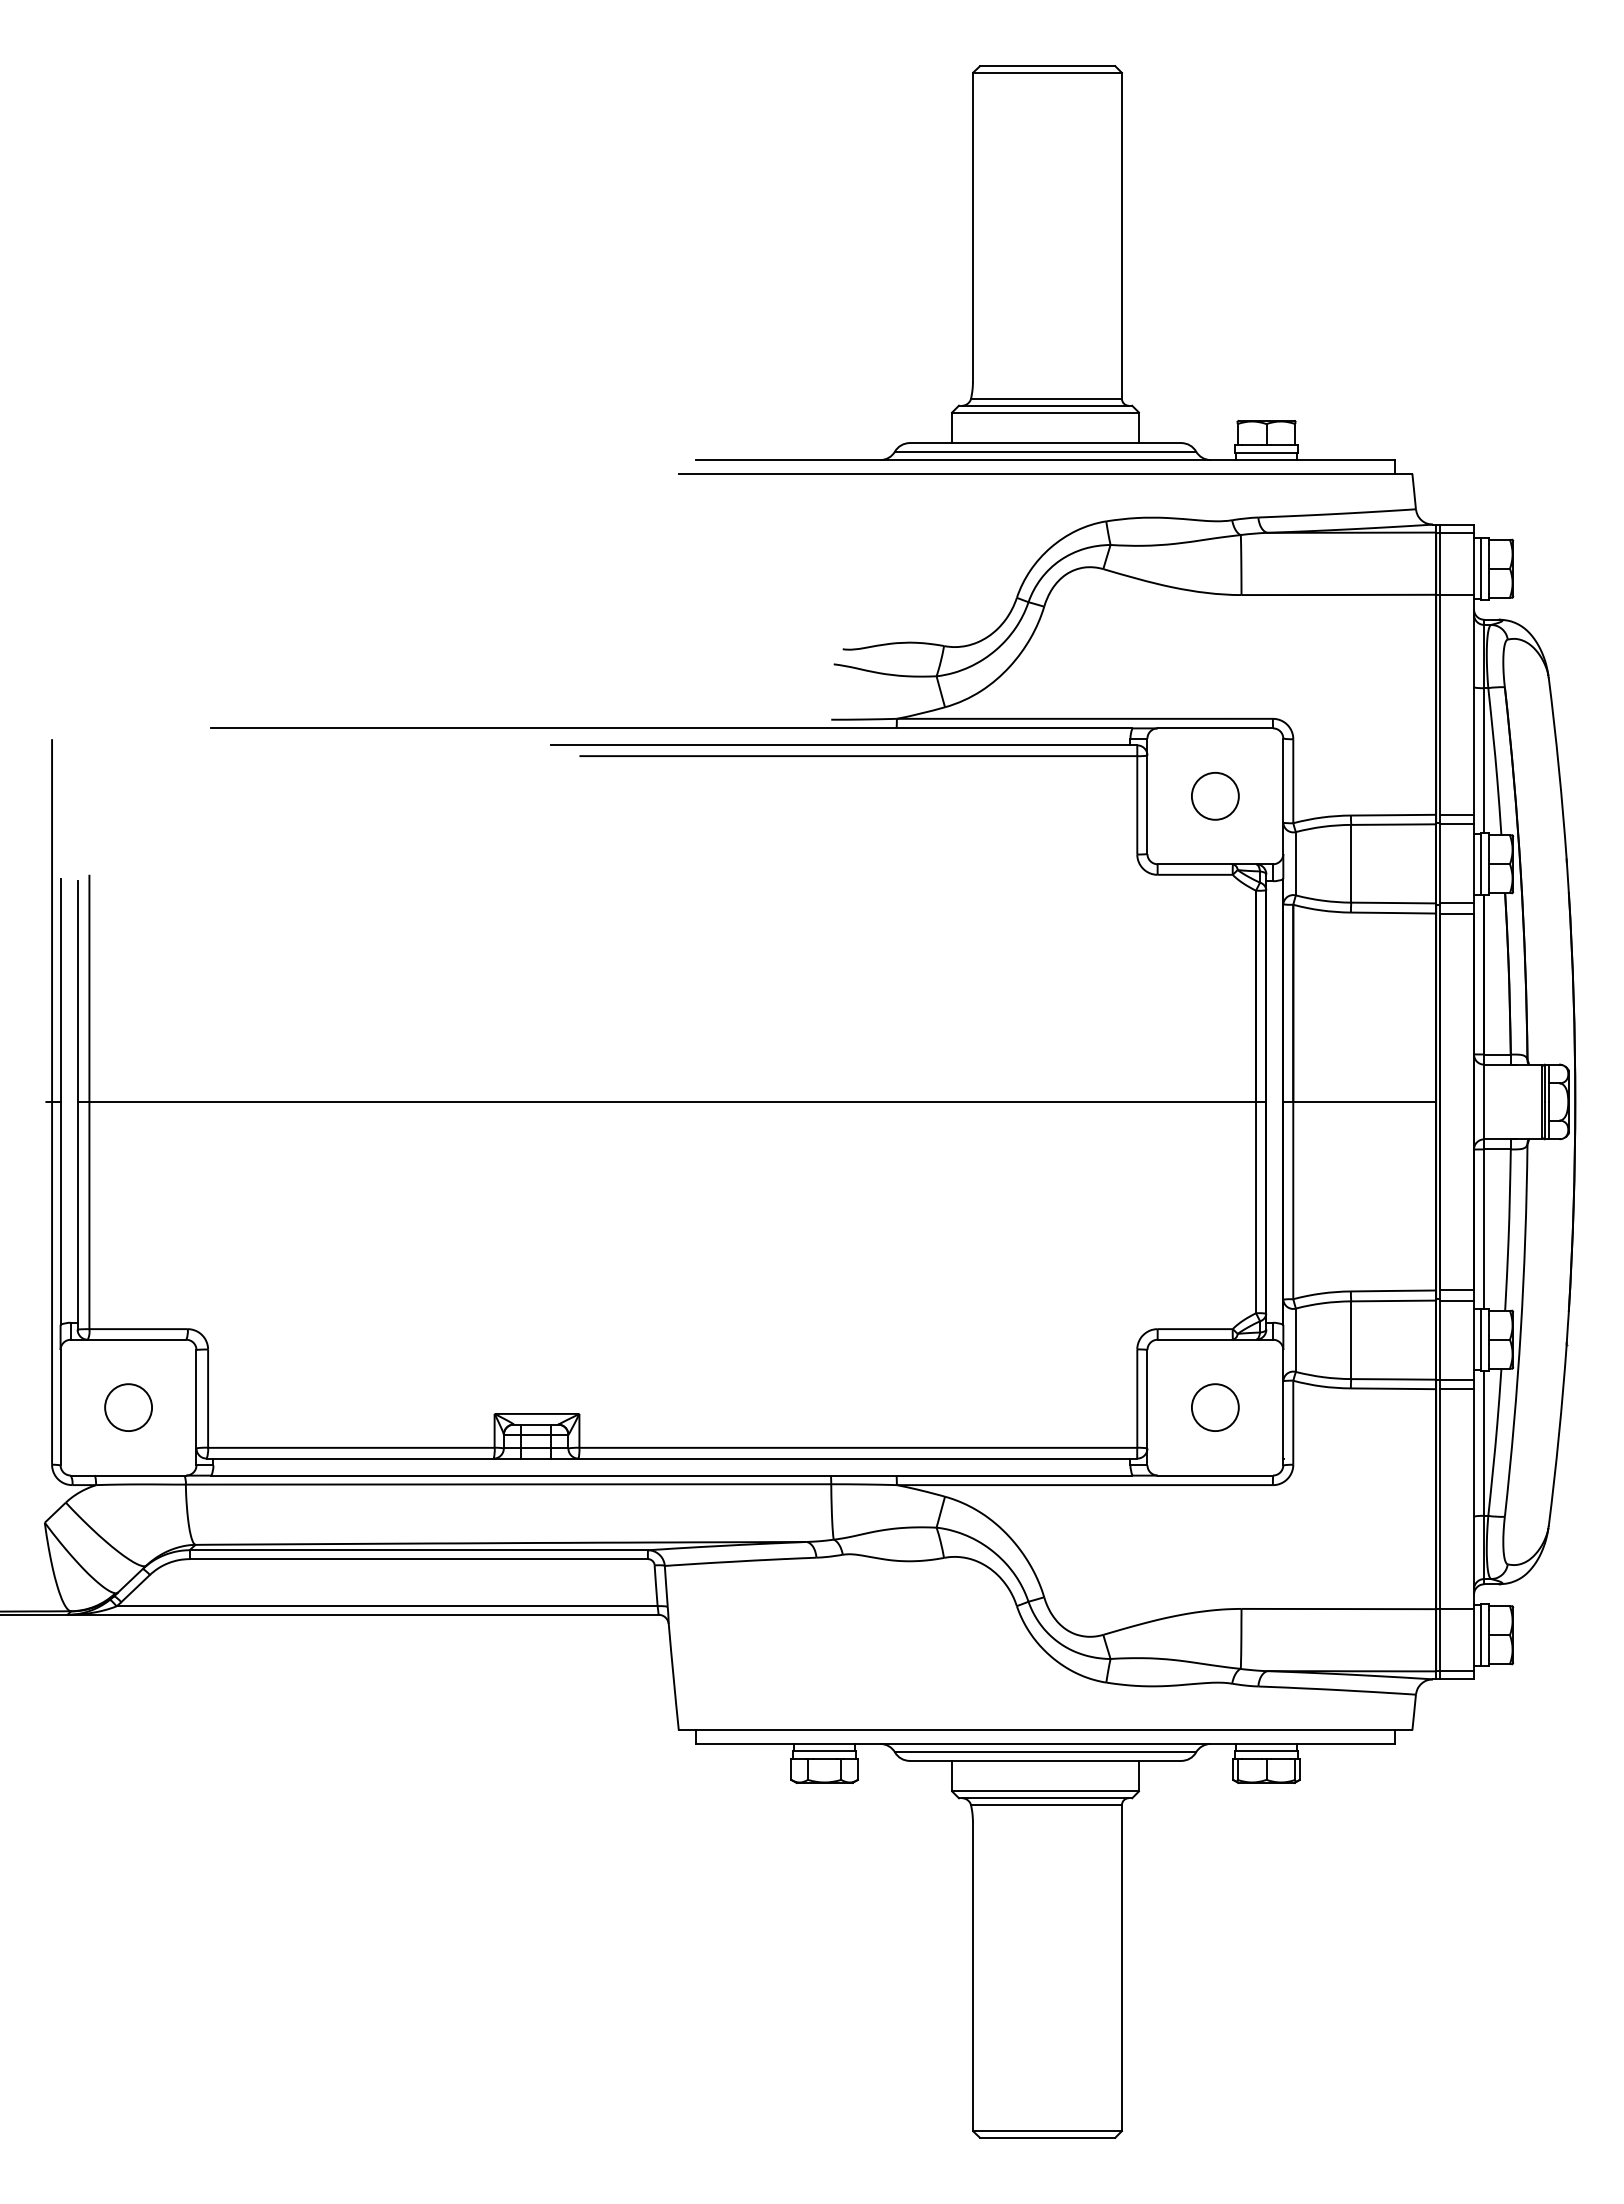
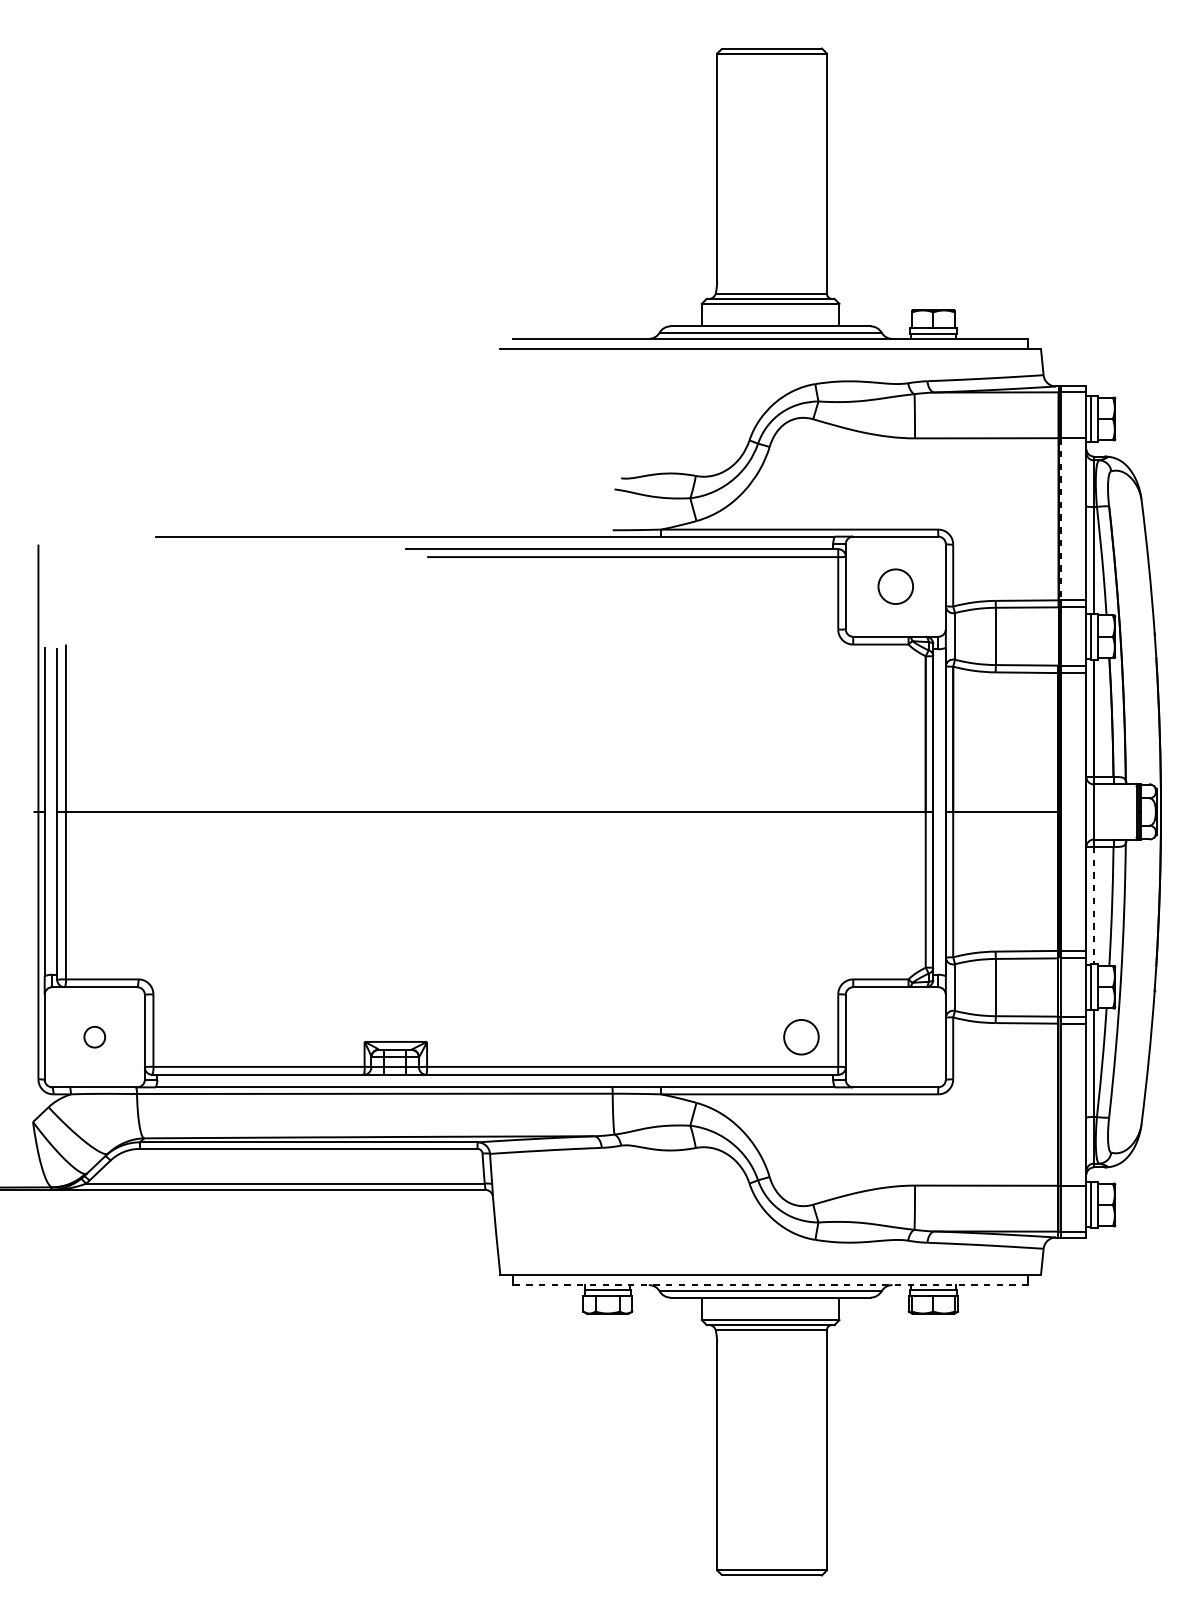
line: (1440, 705) -> (1061, 519), solid -> dashed
line: (1484, 1228) -> (1094, 905), solid -> dashed
circle: (128, 1407) -> (94, 1037), size x0.6
circle: (1215, 1407) -> (801, 1037), moved
line: (1045, 1743) -> (770, 1284), solid -> dashed

